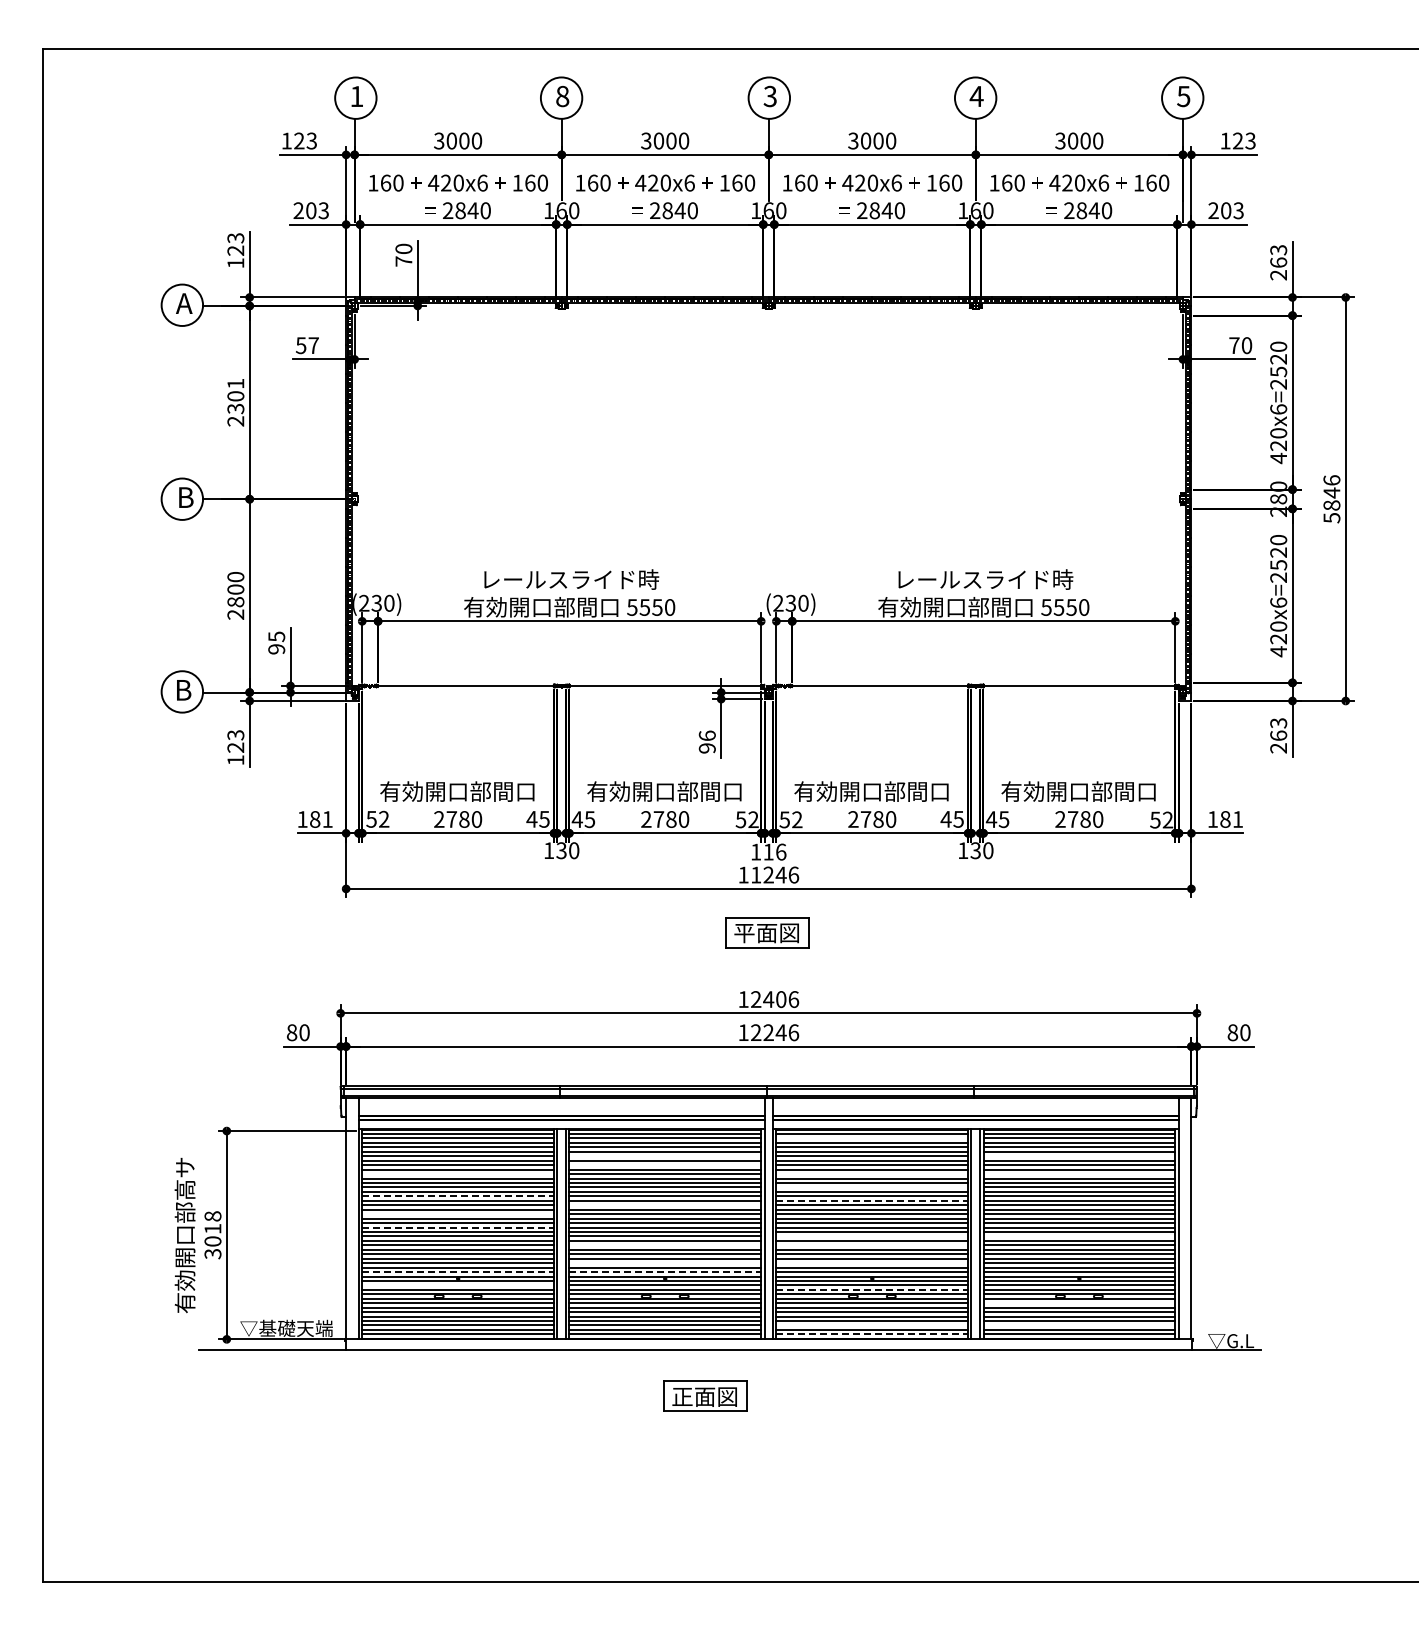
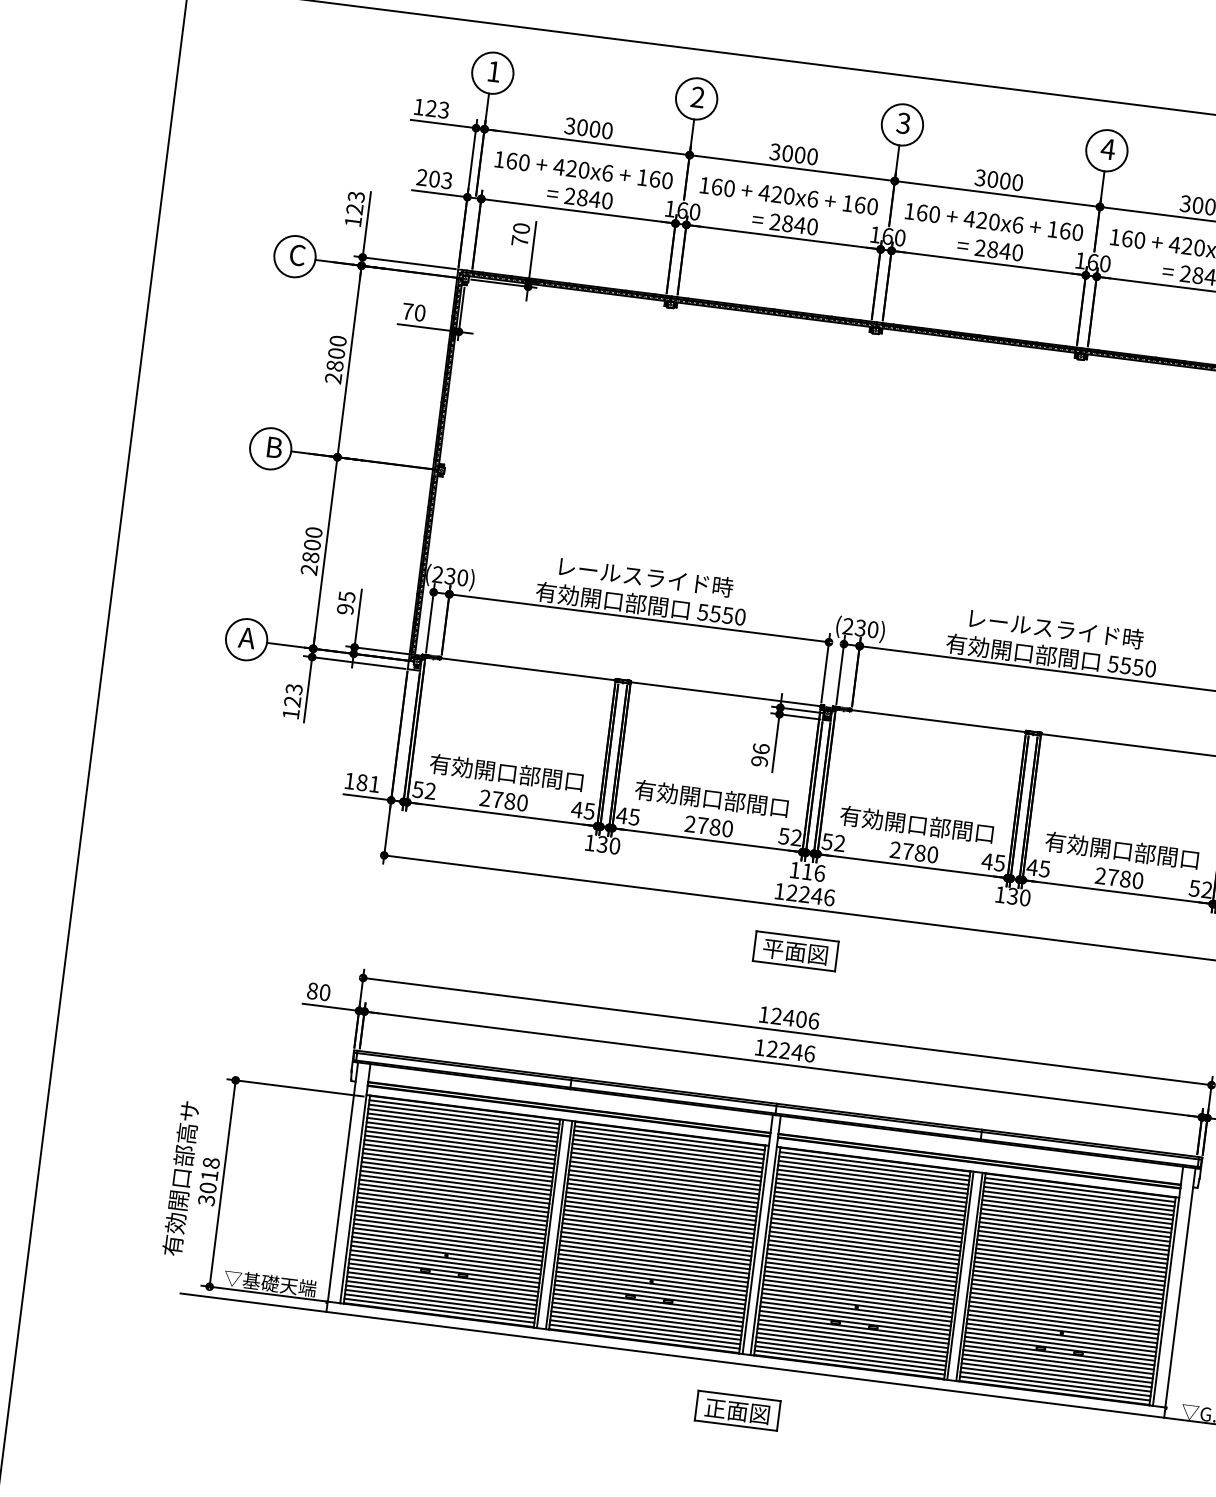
text: (562, 96) -> (697, 97), 8 -> 2
text: (184, 303) -> (297, 255), A -> C
text: (307, 345) -> (413, 312), 57 -> 70
text: (235, 396) -> (336, 353), 2301 -> 2800
text: (182, 690) -> (246, 638), B -> A
text: (756, 874) -> (792, 892), 11246 -> 12246
line: (872, 1138) -> (874, 1168), added
line: (665, 1156) -> (667, 1160), added
line: (1079, 1156) -> (1077, 1212), added
line: (665, 1165) -> (666, 1169), added
line: (458, 1174) -> (459, 1152), added
line: (872, 1174) -> (869, 1204), added
line: (1079, 1174) -> (1075, 1230), added
line: (872, 1187) -> (868, 1217), added
line: (458, 1196) -> (457, 1174), dashed -> solid
line: (872, 1200) -> (866, 1229), dashed -> solid
line: (665, 1205) -> (661, 1209), added
line: (458, 1214) -> (454, 1192), added
line: (458, 1227) -> (453, 1204), dashed -> solid
line: (872, 1236) -> (862, 1265), added
line: (1079, 1236) -> (1067, 1291), added
line: (665, 1245) -> (656, 1248), added
line: (872, 1245) -> (861, 1274), added
line: (665, 1263) -> (653, 1266), added
line: (872, 1263) -> (858, 1292), added
line: (458, 1272) -> (447, 1249), dashed -> solid
line: (665, 1272) -> (652, 1275), dashed -> solid
line: (458, 1285) -> (445, 1262), added
line: (872, 1289) -> (855, 1318), dashed -> solid
line: (1079, 1303) -> (1058, 1357), added
line: (872, 1325) -> (851, 1353), added
line: (1079, 1325) -> (1056, 1379), added
line: (872, 1334) -> (849, 1362), dashed -> solid
part: (705, 1395) -> (738, 1410), moved

